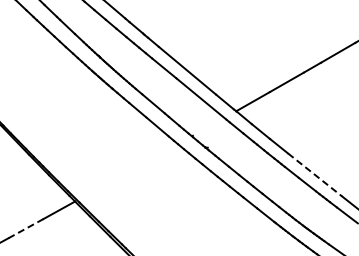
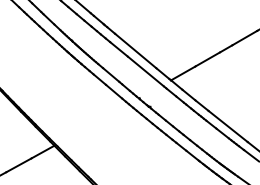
line: (315, 174) -> (228, 126), dashed -> solid
line: (26, 228) -> (19, 165), dashed -> solid

